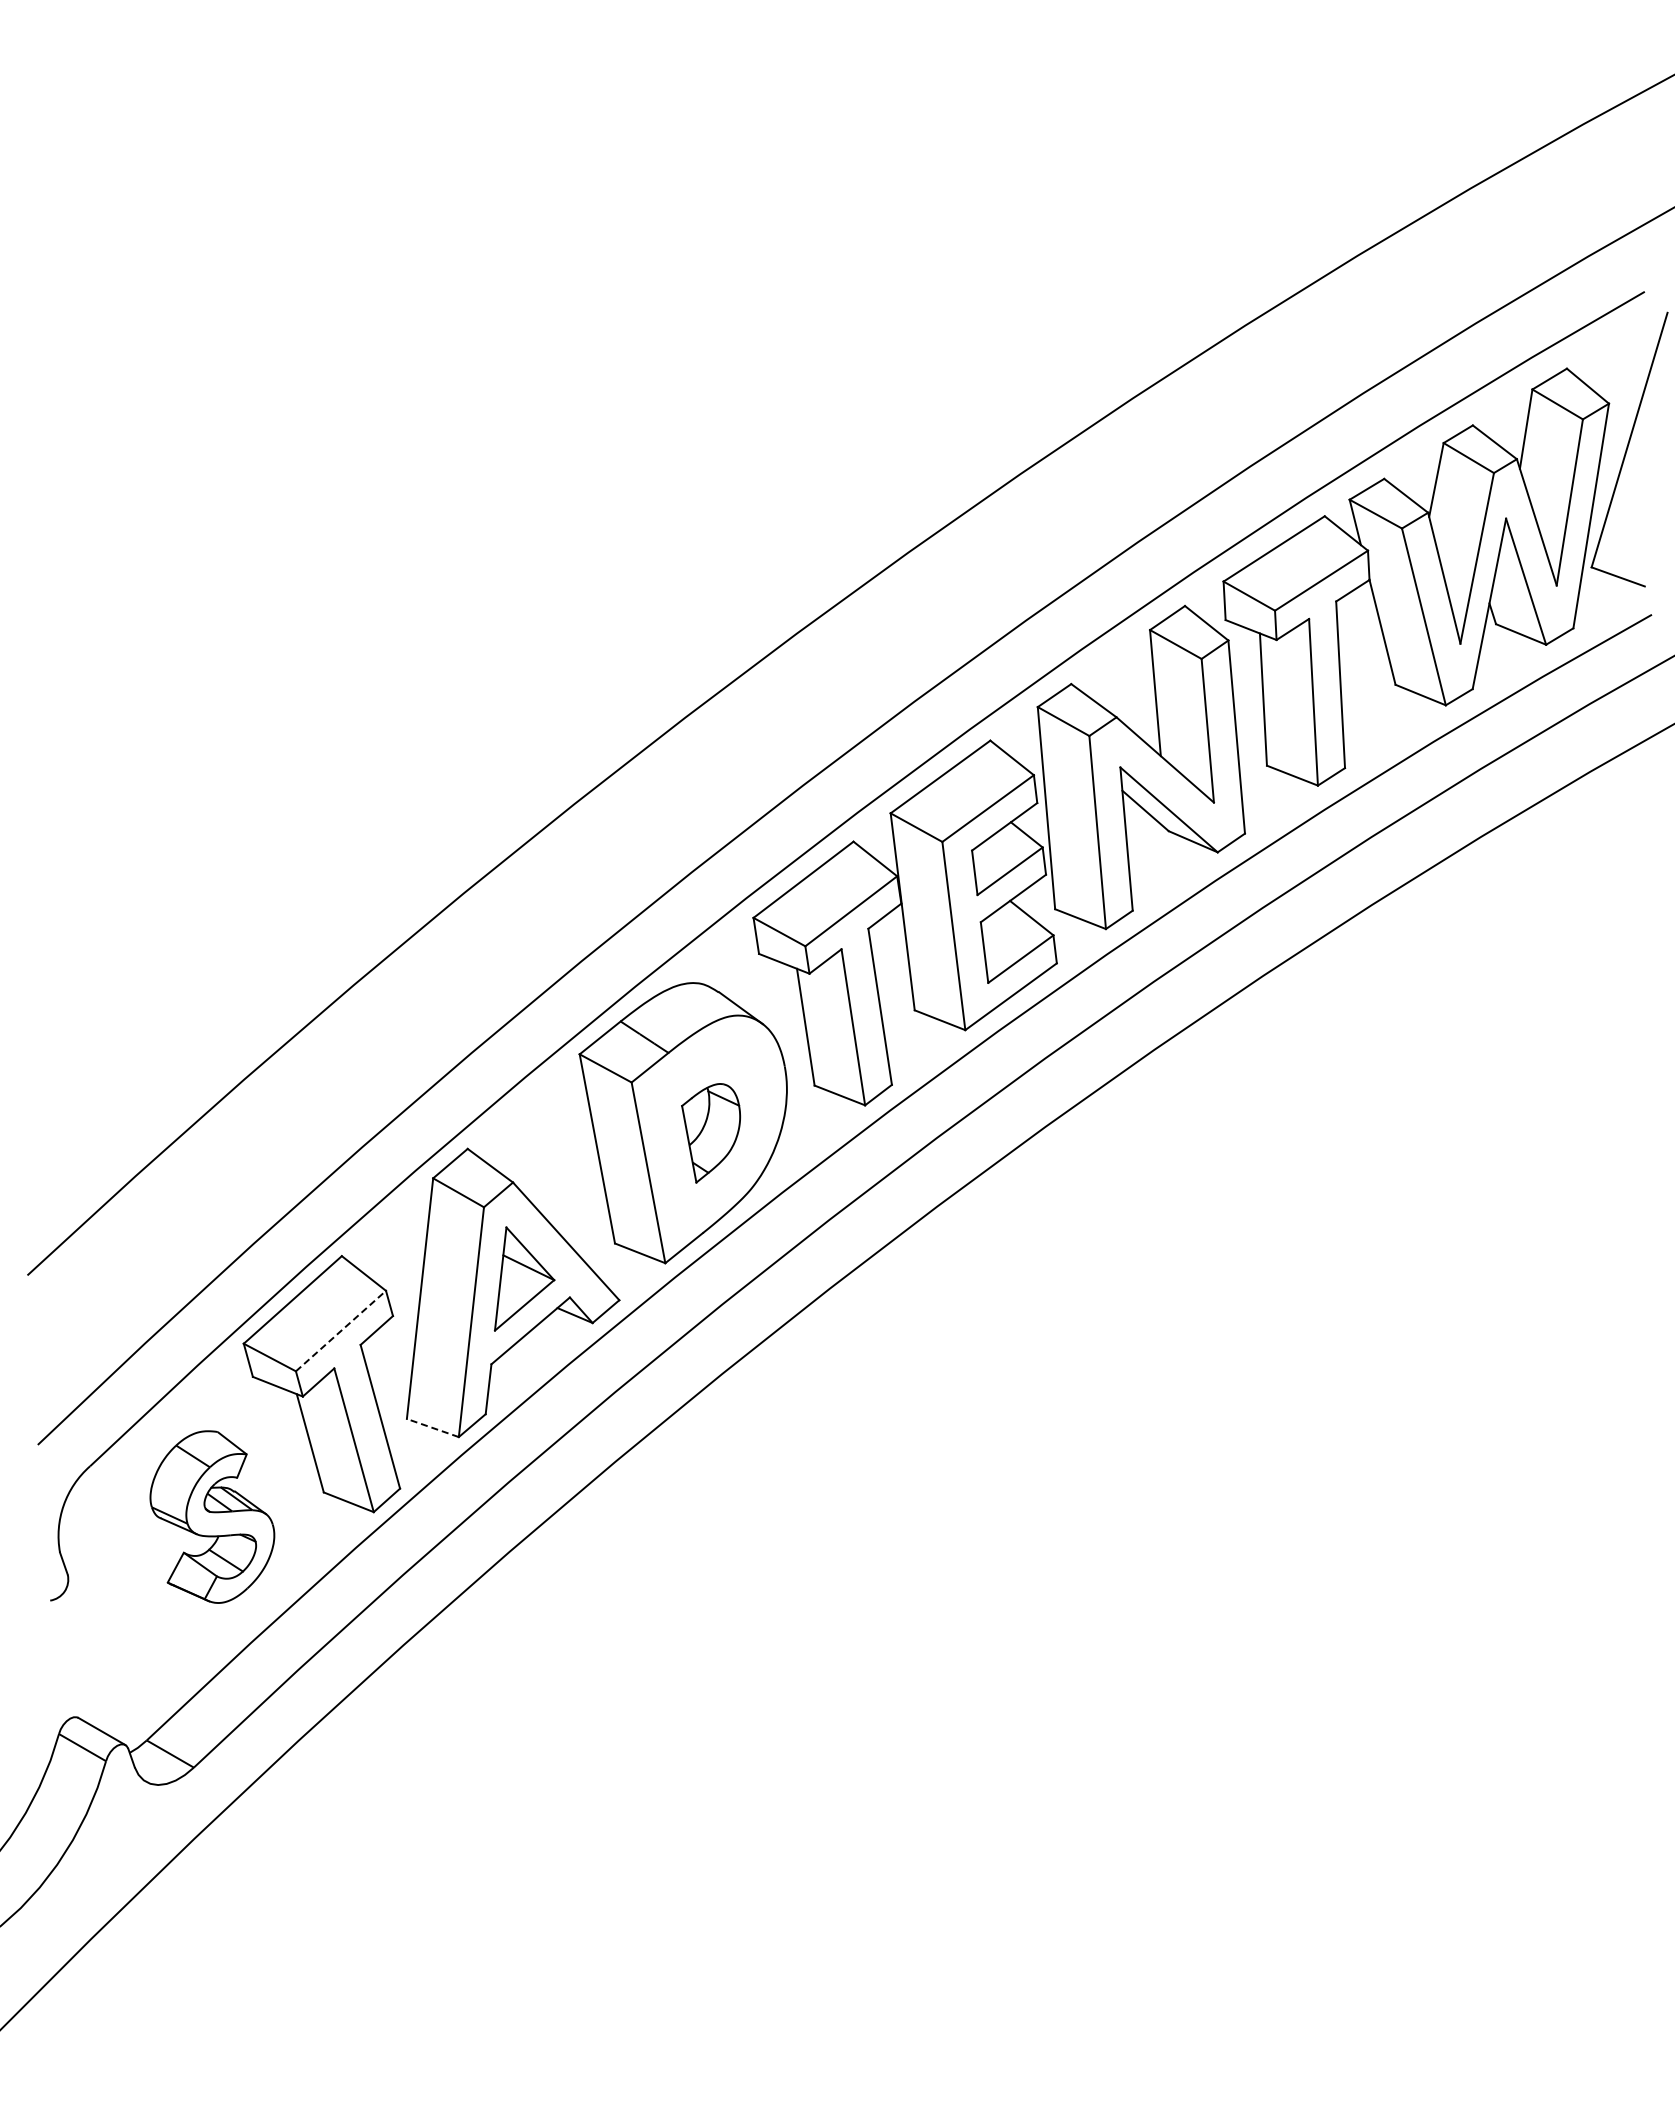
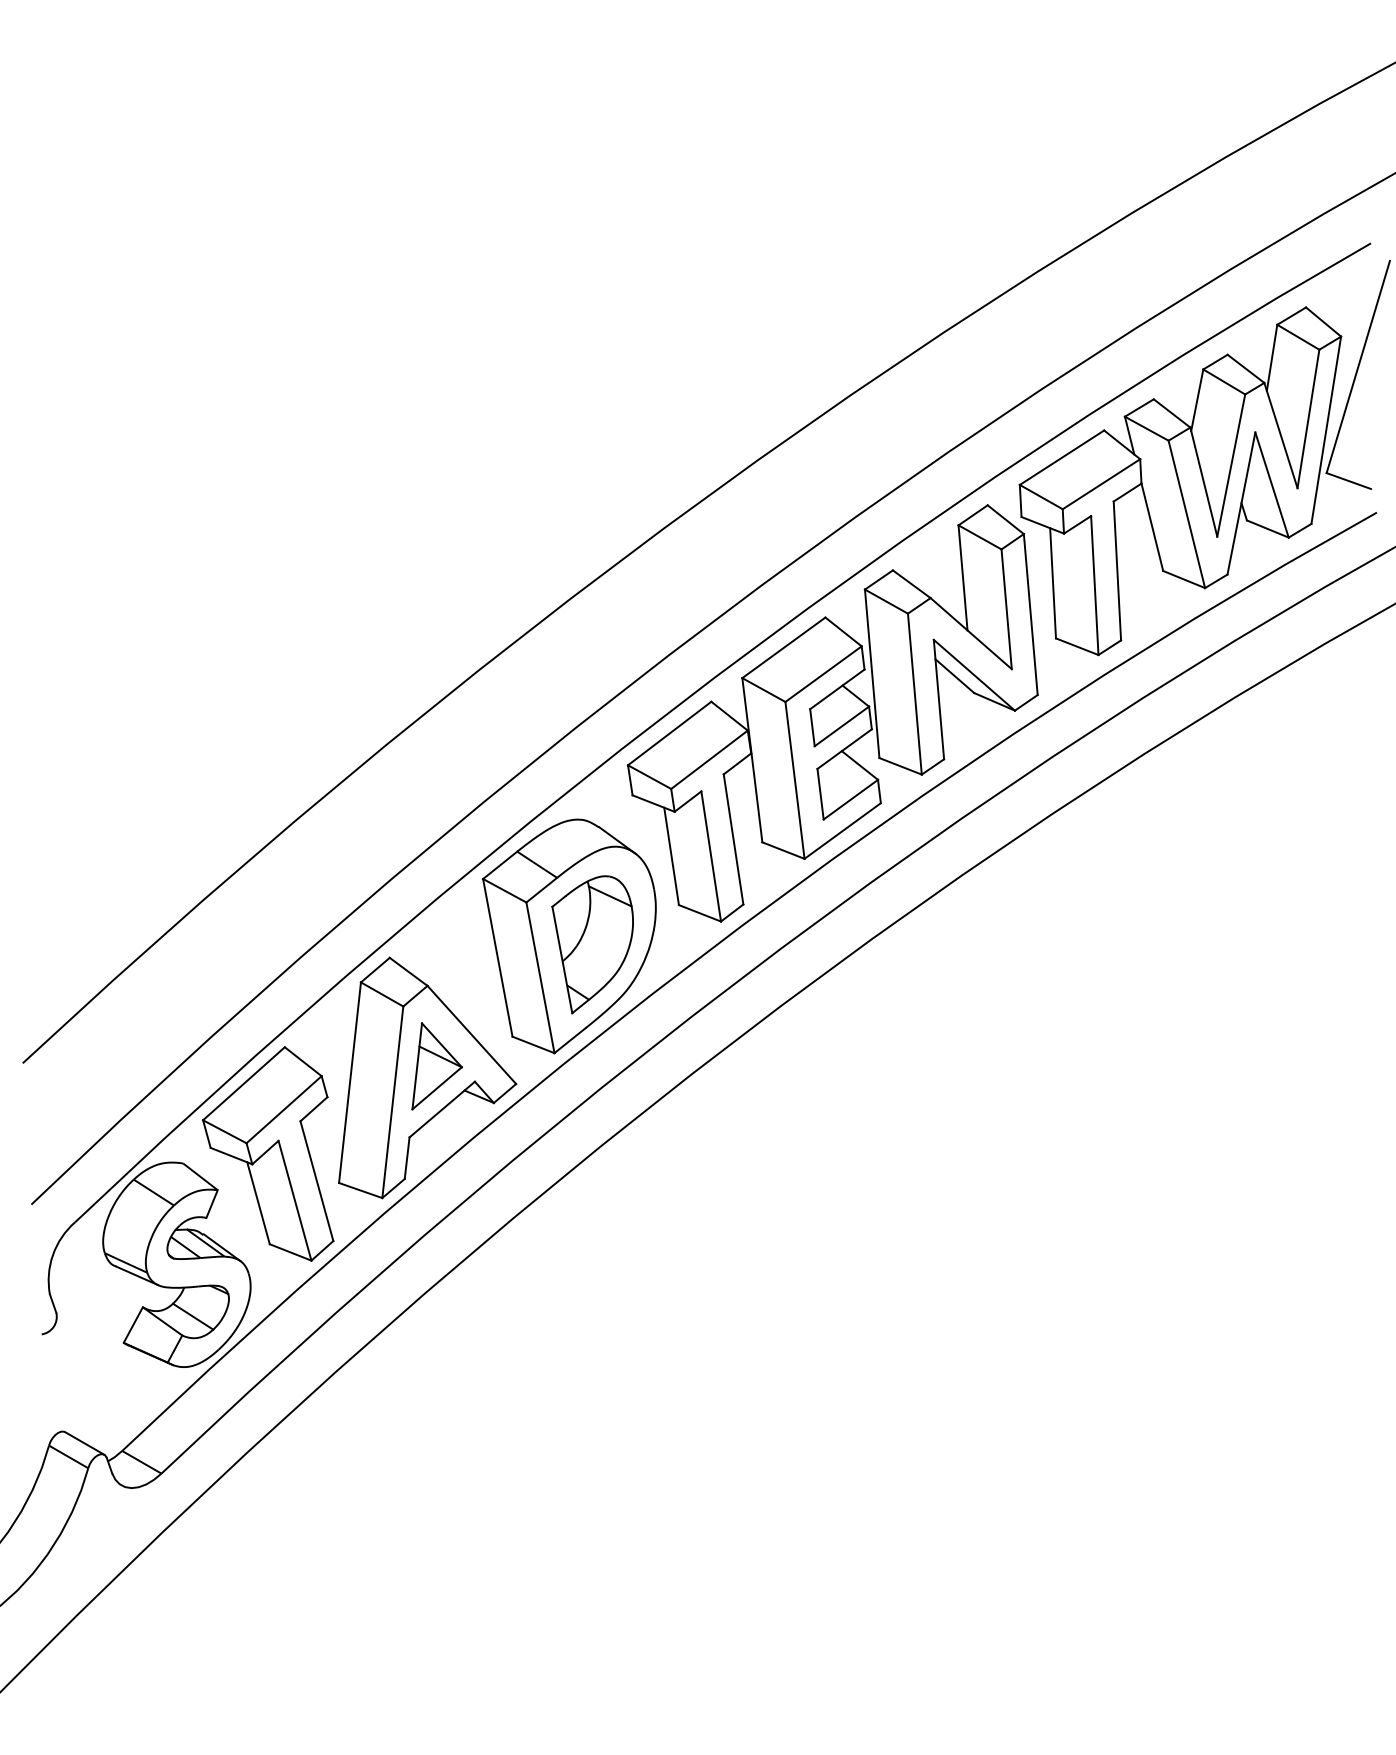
part: (710, 1133) -> (592, 945), size x1.67
line: (341, 1330) -> (284, 1109), dashed -> solid
line: (432, 1428) -> (360, 1190), dashed -> solid
part: (212, 1516) -> (177, 1264), size x1.43

